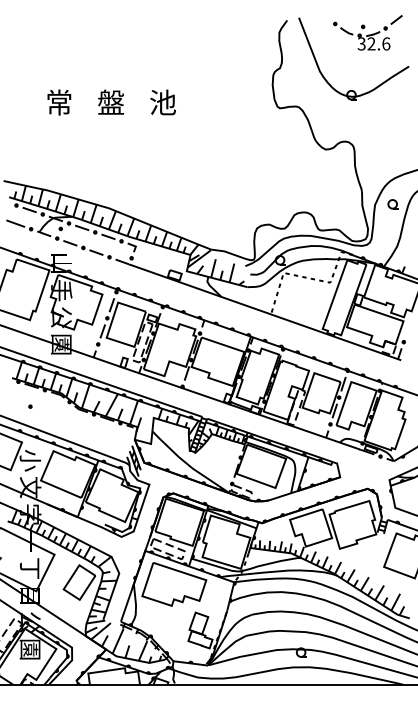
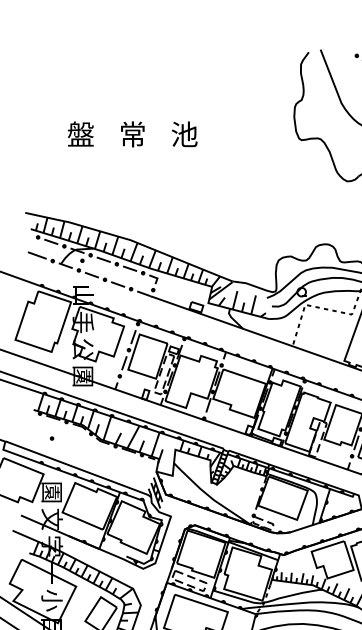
text: (59, 102) -> (81, 134), 常 -> 盤
text: (110, 102) -> (132, 134), 盤 -> 常
text: (30, 460) -> (52, 492), 小 -> 園
text: (30, 568) -> (52, 600), 丁 -> 小

